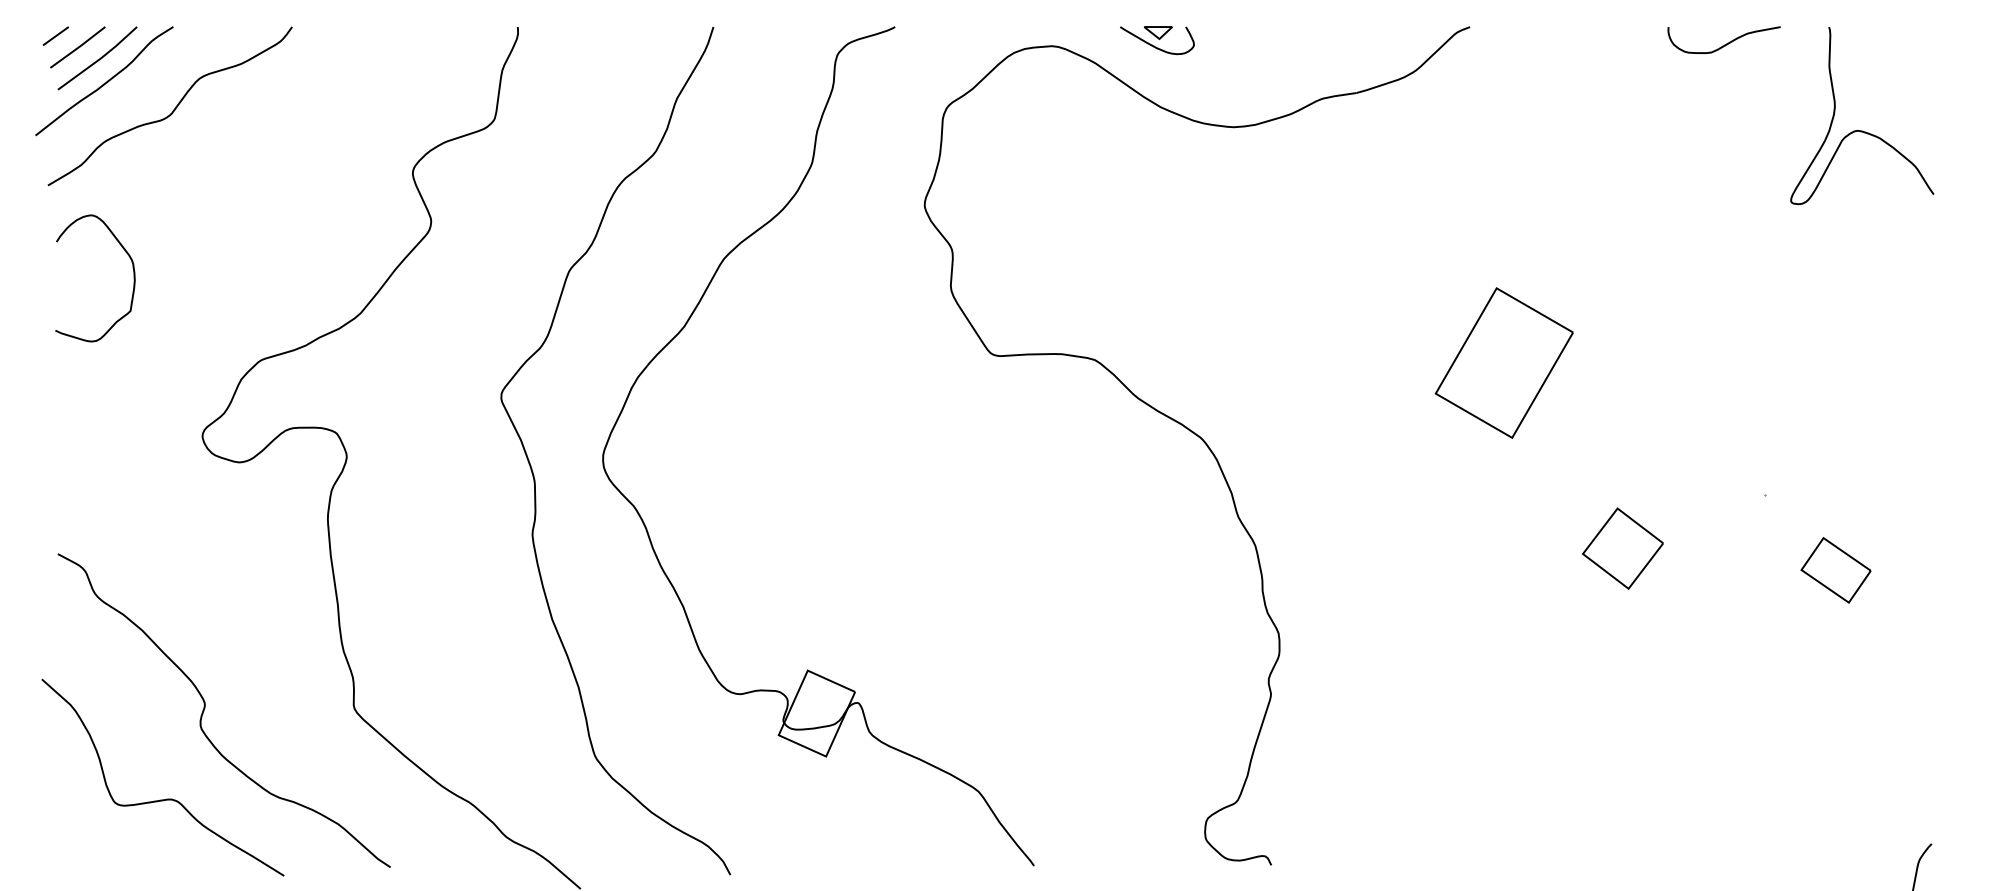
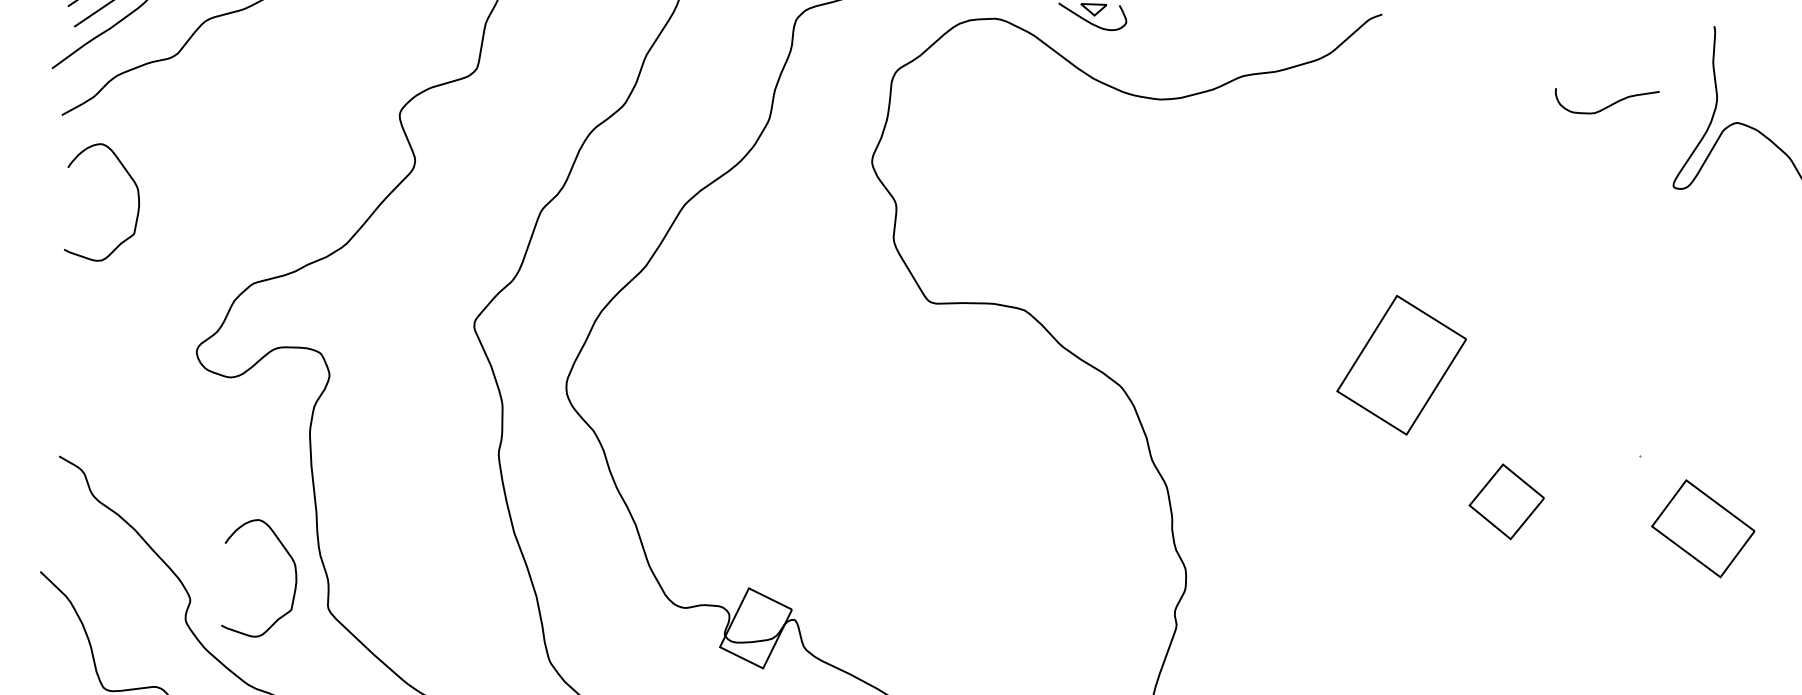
curve: (1726, 43) -> (1609, 105), moved
part: (1503, 362) -> (1400, 364), moved
part: (1835, 570) -> (1702, 528), size x1.6
curve: (317, 678) -> (295, 579), added

